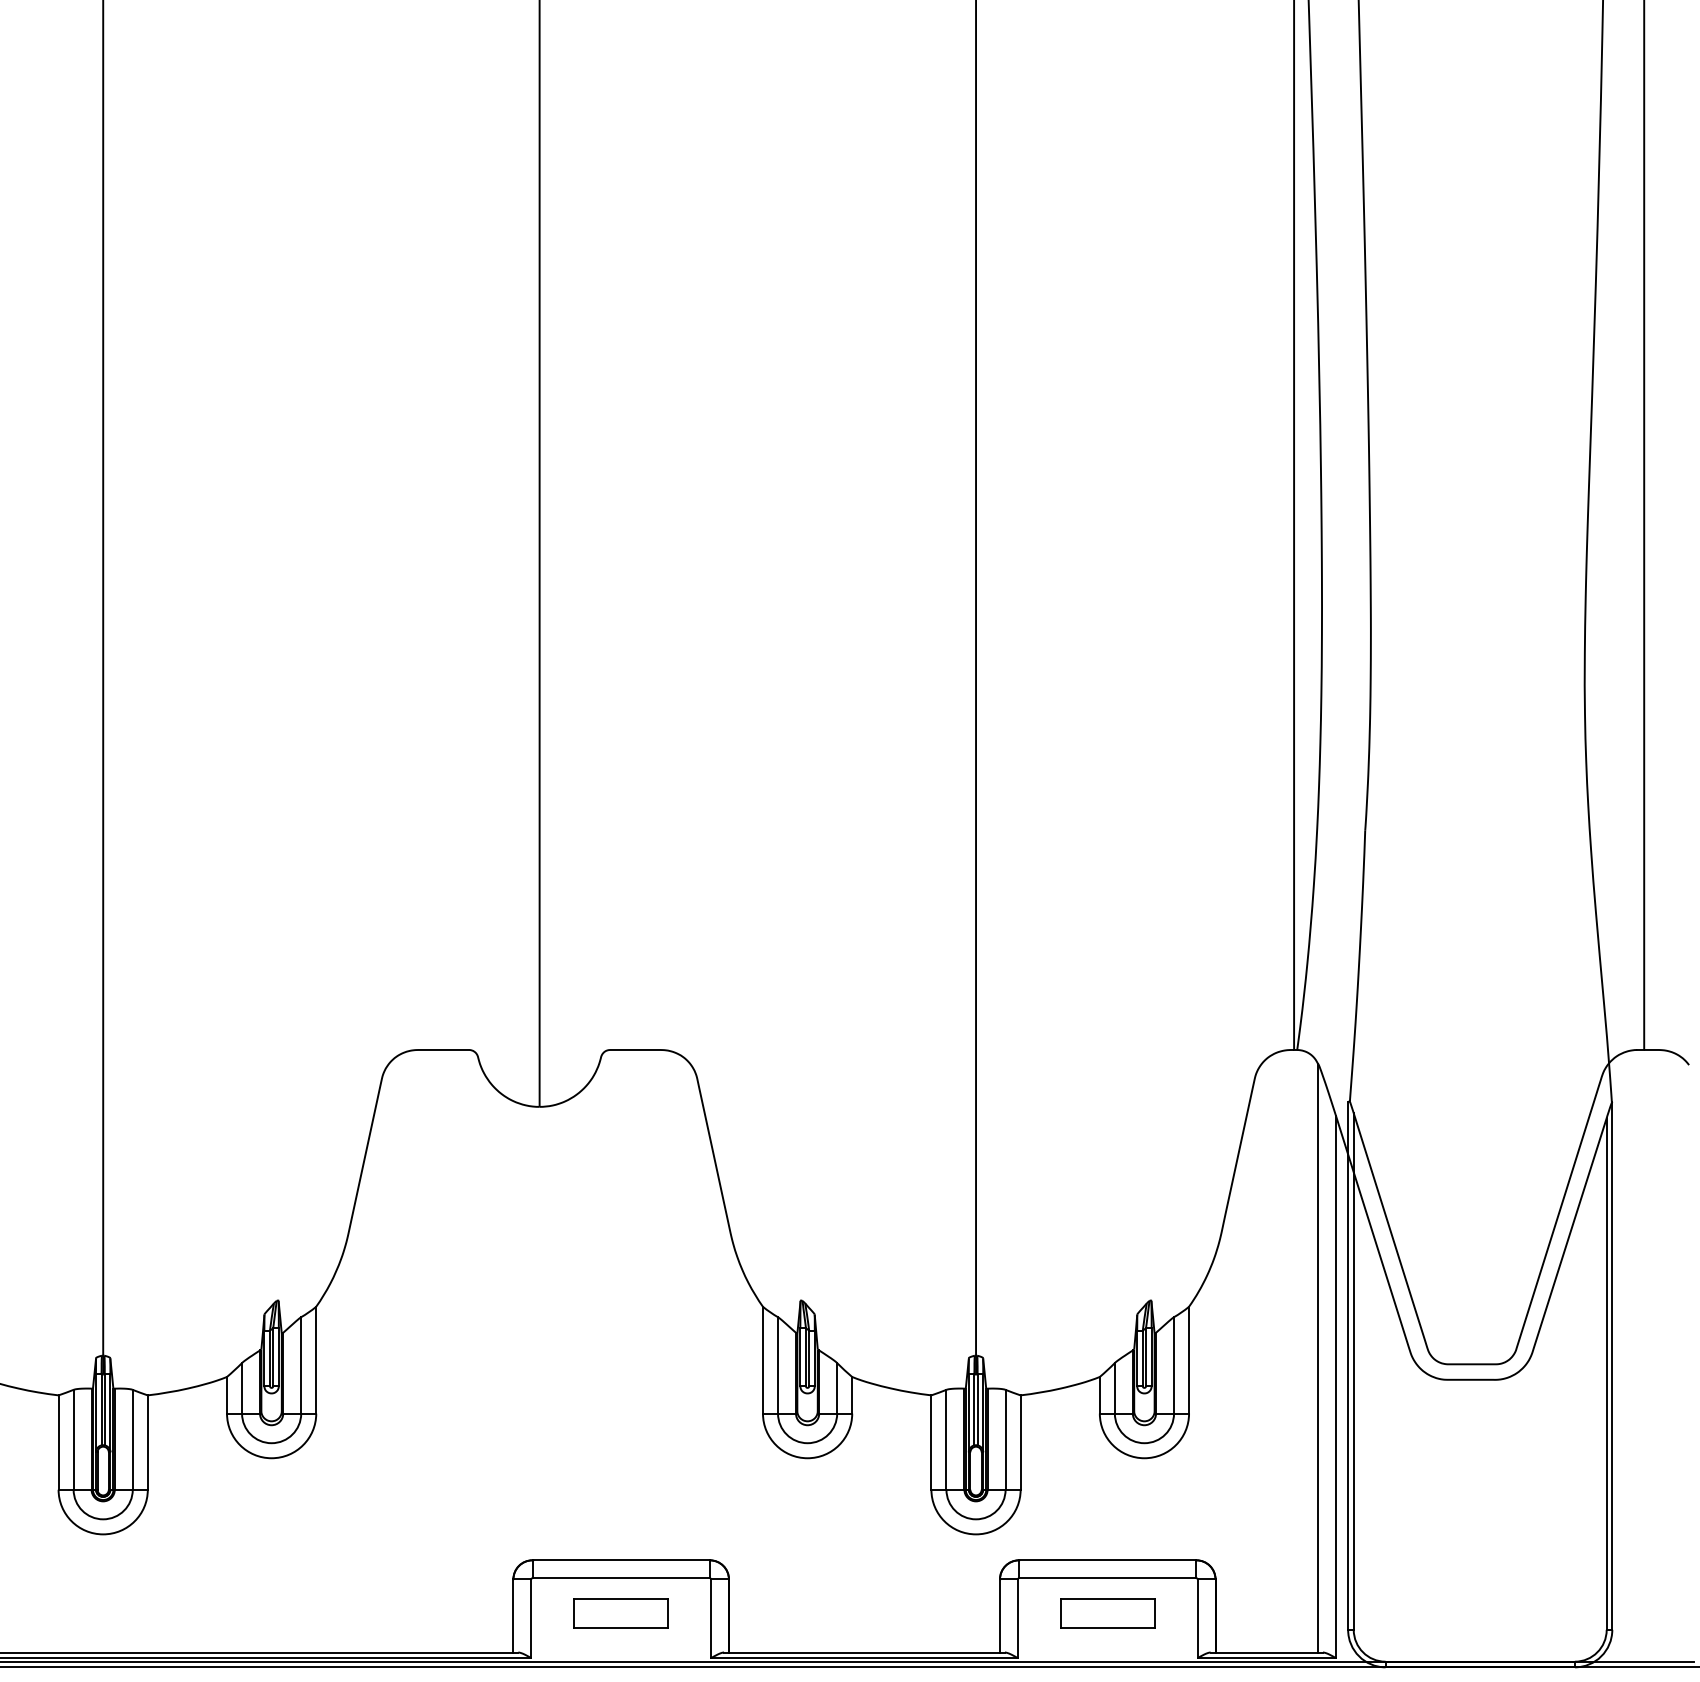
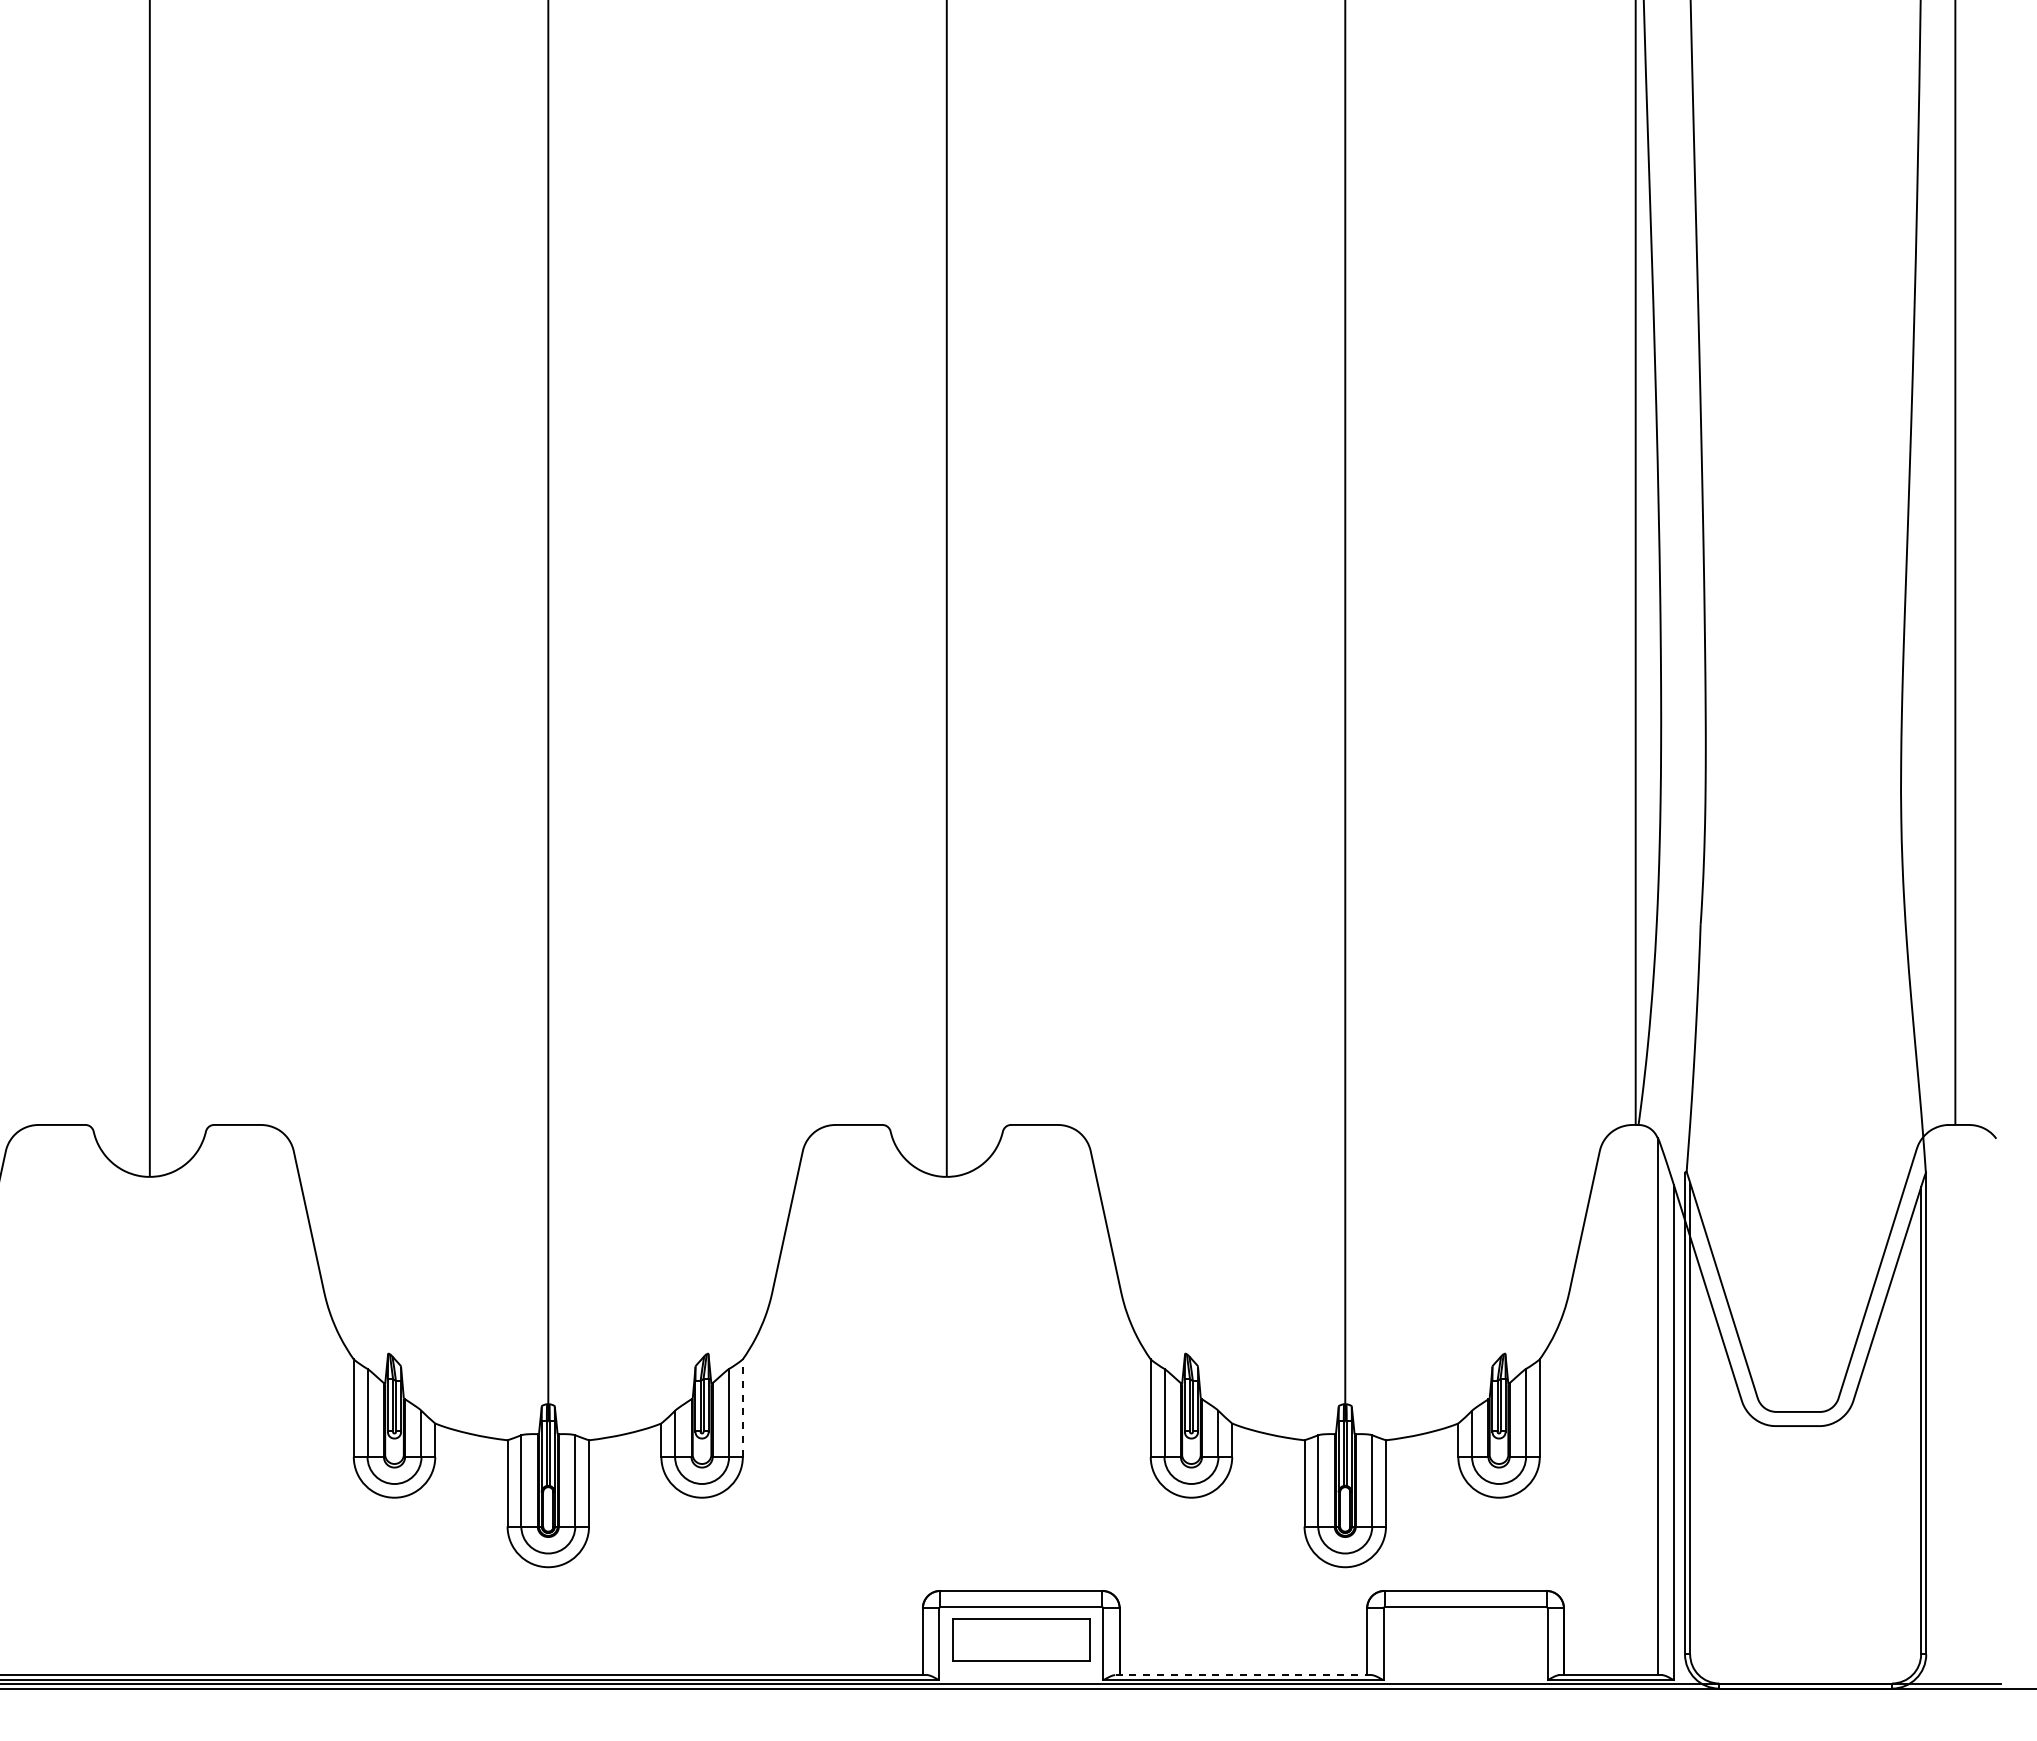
line: (315, 1360) -> (742, 1408), solid -> dashed
part: (620, 1613) -> (1020, 1639), size x1.6
part: (1107, 1613) -> (1465, 1639), removed
line: (863, 1652) -> (1242, 1675), solid -> dashed

